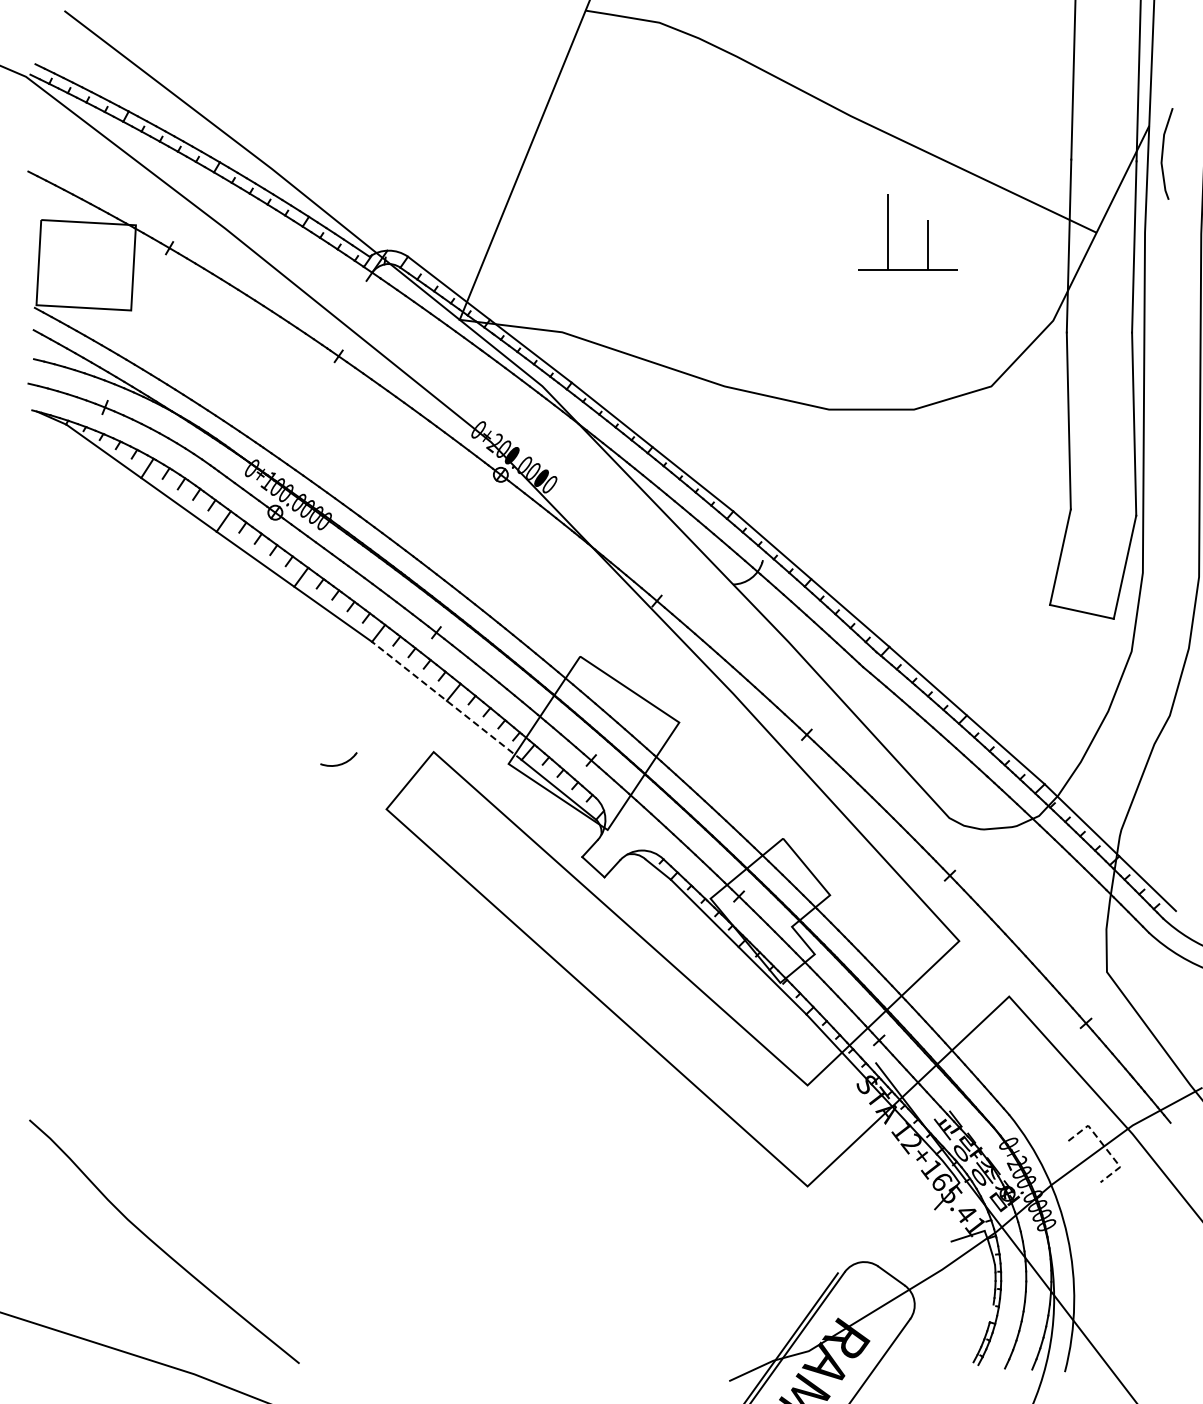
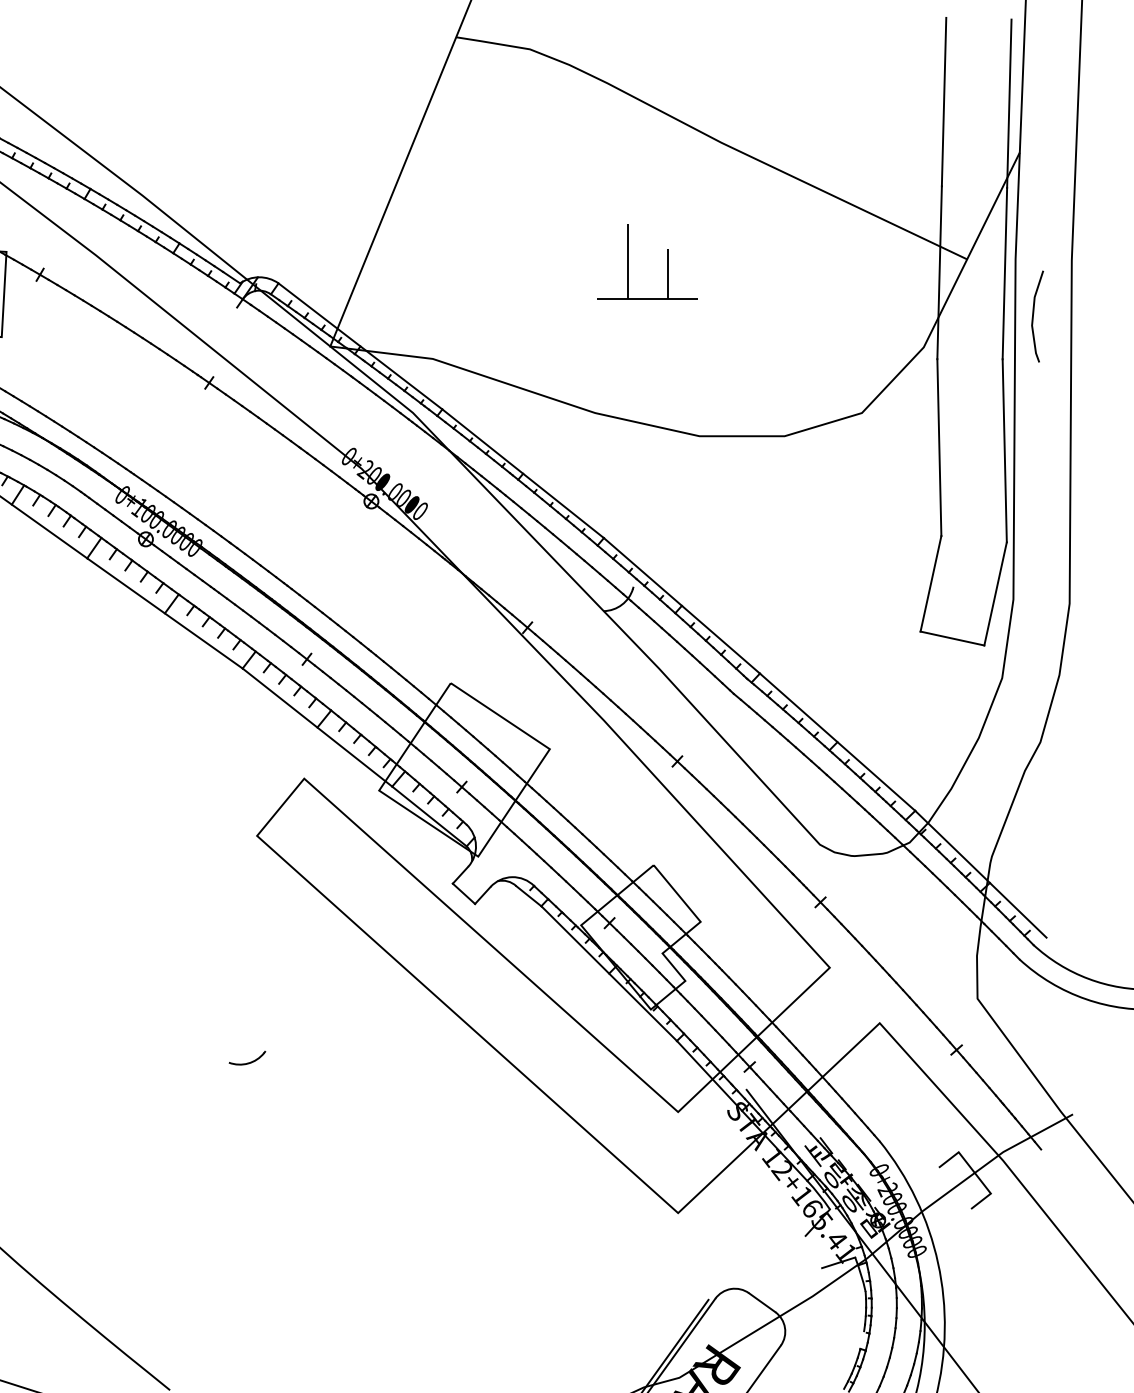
line: (1163, 153) -> (1034, 316), moved
part: (888, 232) -> (628, 262), moved
line: (446, 700) -> (317, 727), dashed -> solid
part: (338, 759) -> (247, 1058), moved
line: (1104, 1146) -> (975, 1173), dashed -> solid

